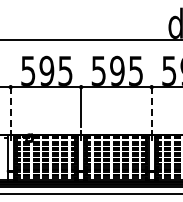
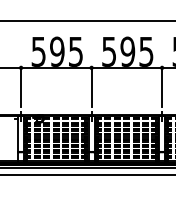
line: (10, 106) -> (20, 87), dashed -> solid
line: (151, 106) -> (161, 87), dashed -> solid

